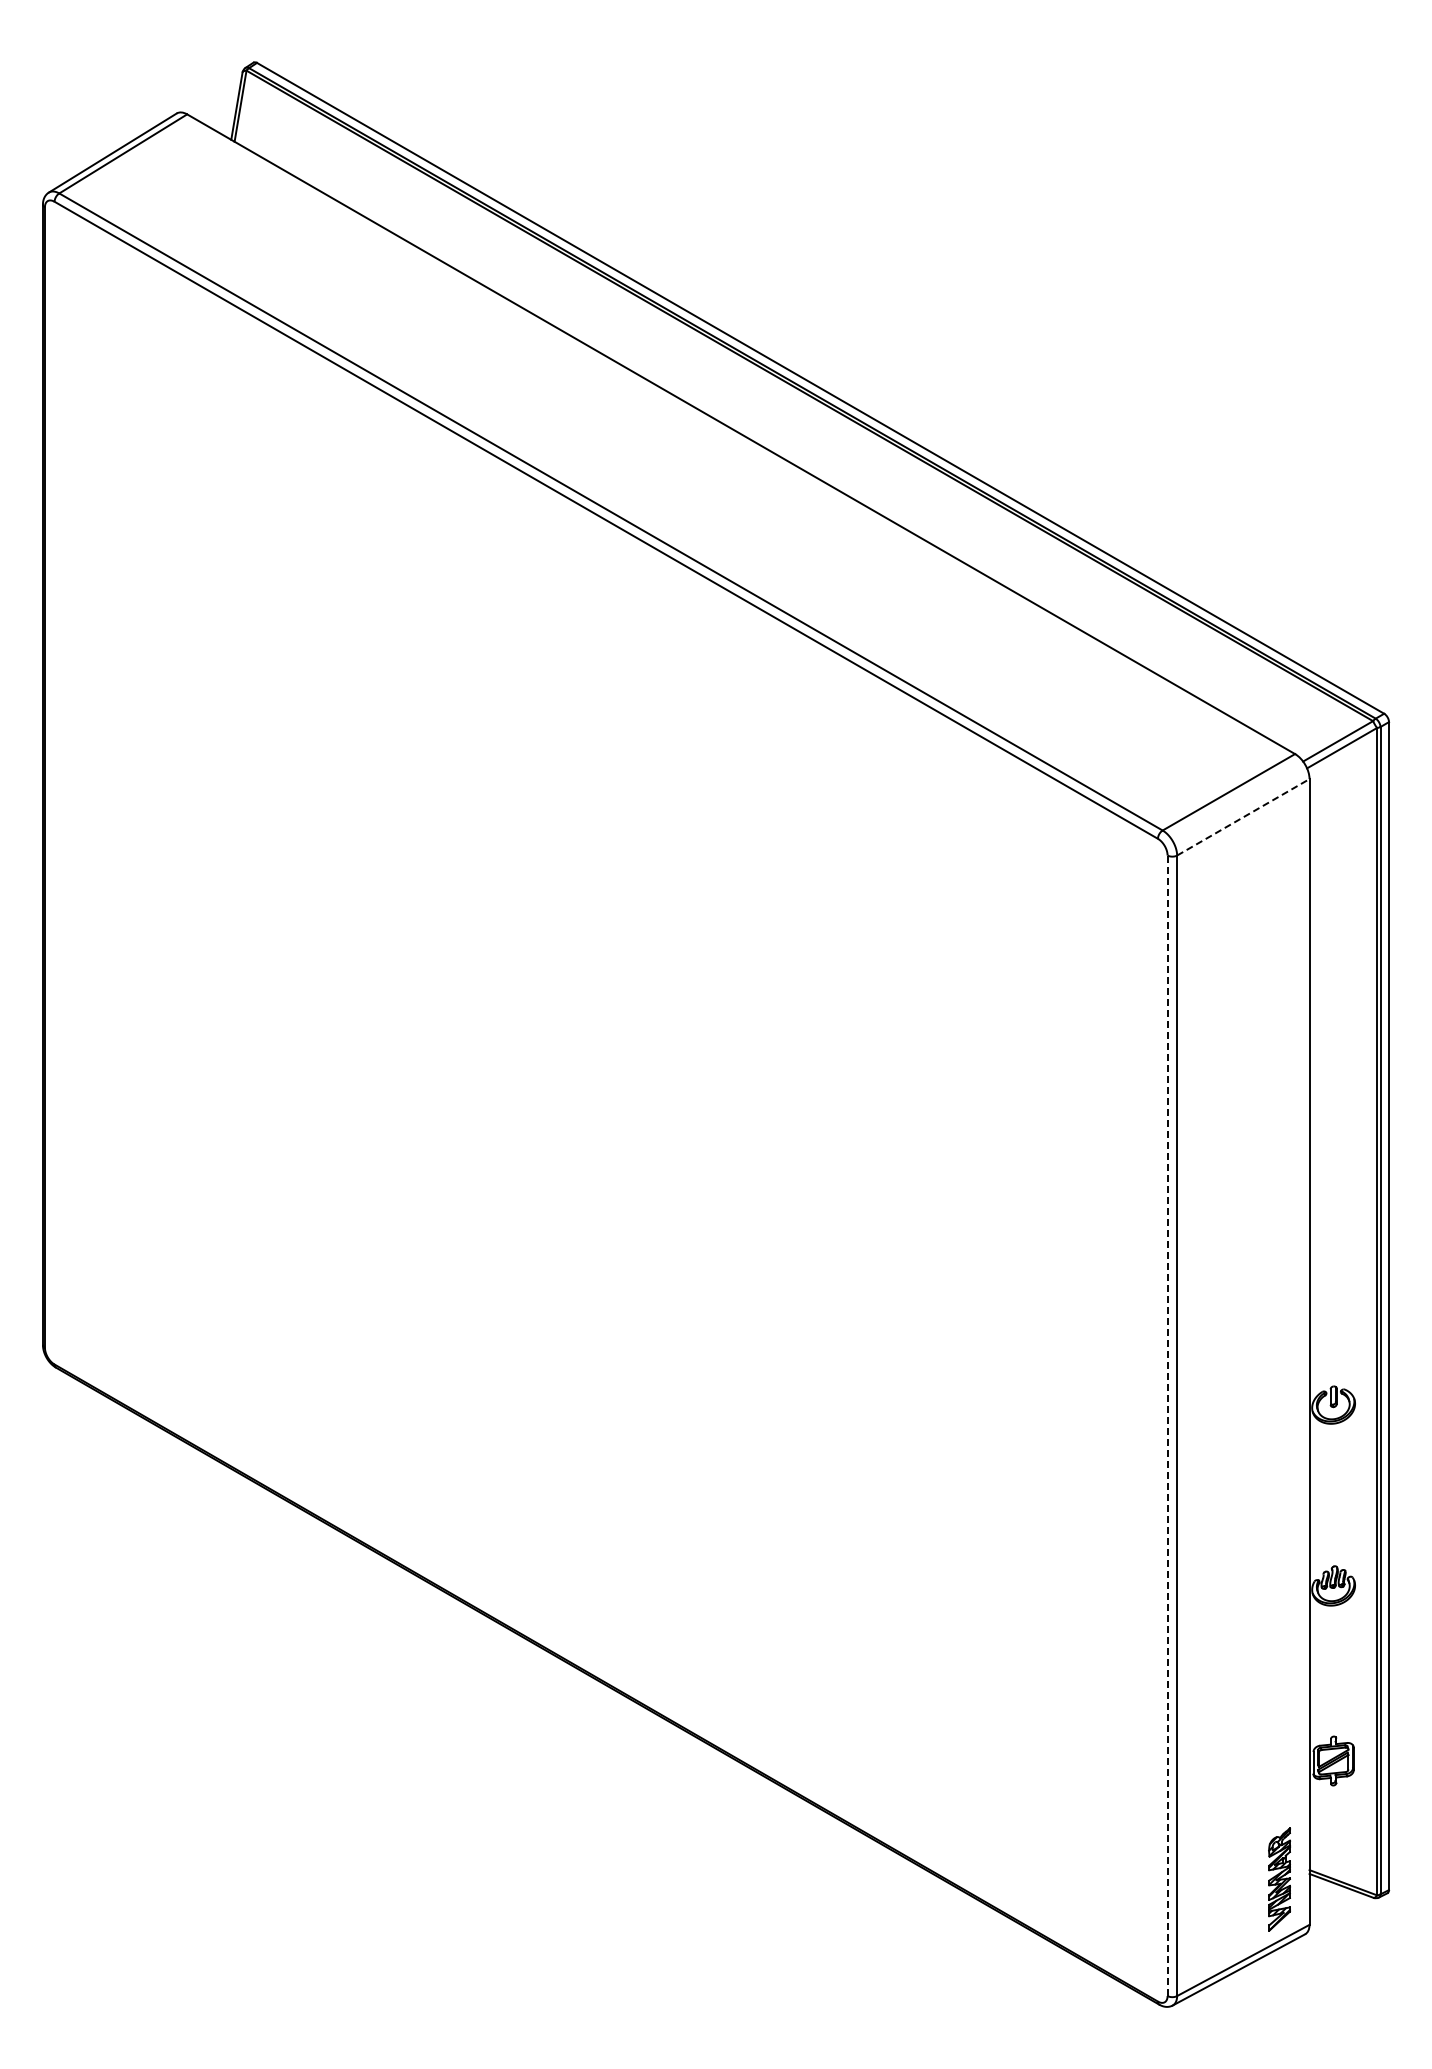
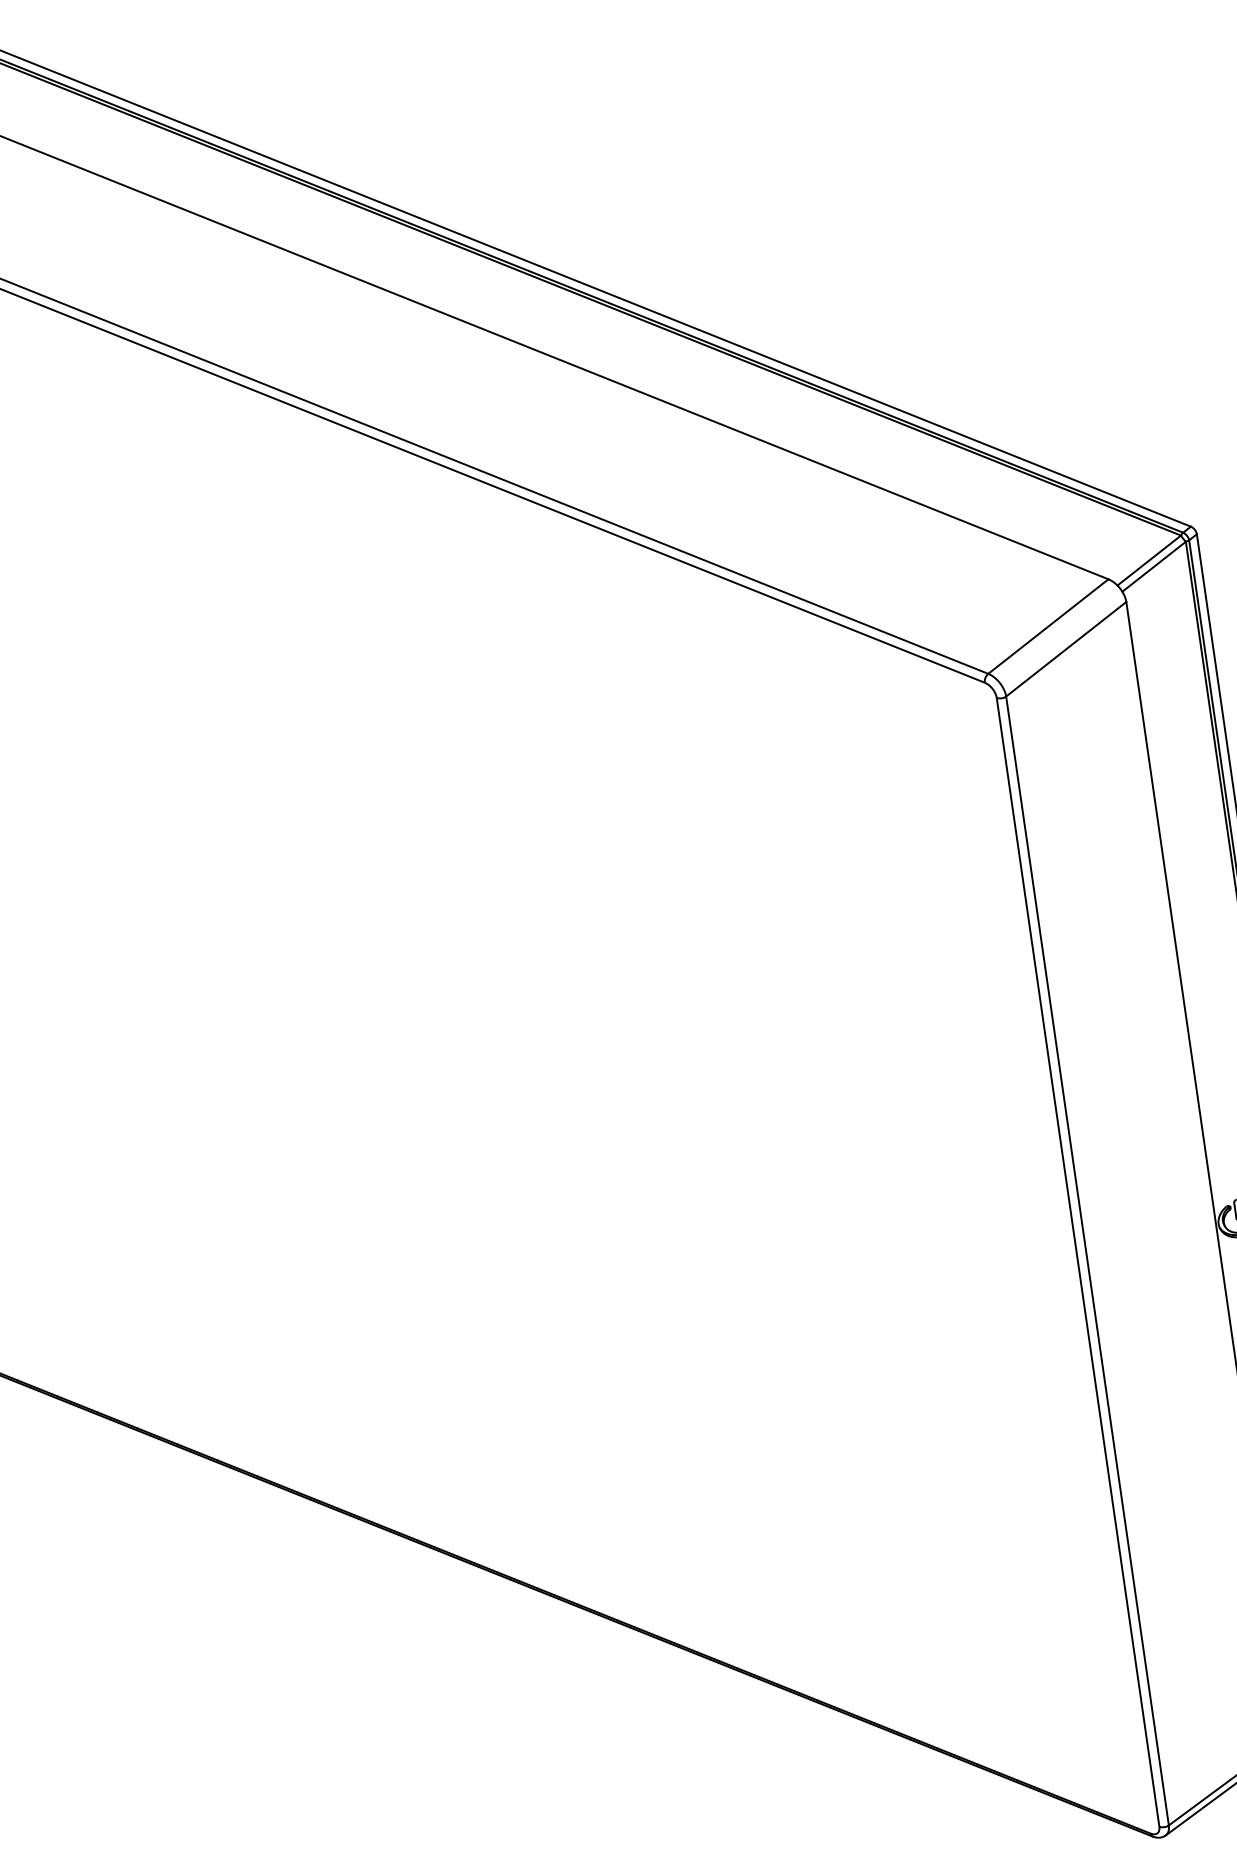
line: (1243, 817) -> (1066, 649), dashed -> solid
line: (1167, 1425) -> (1077, 1262), dashed -> solid

